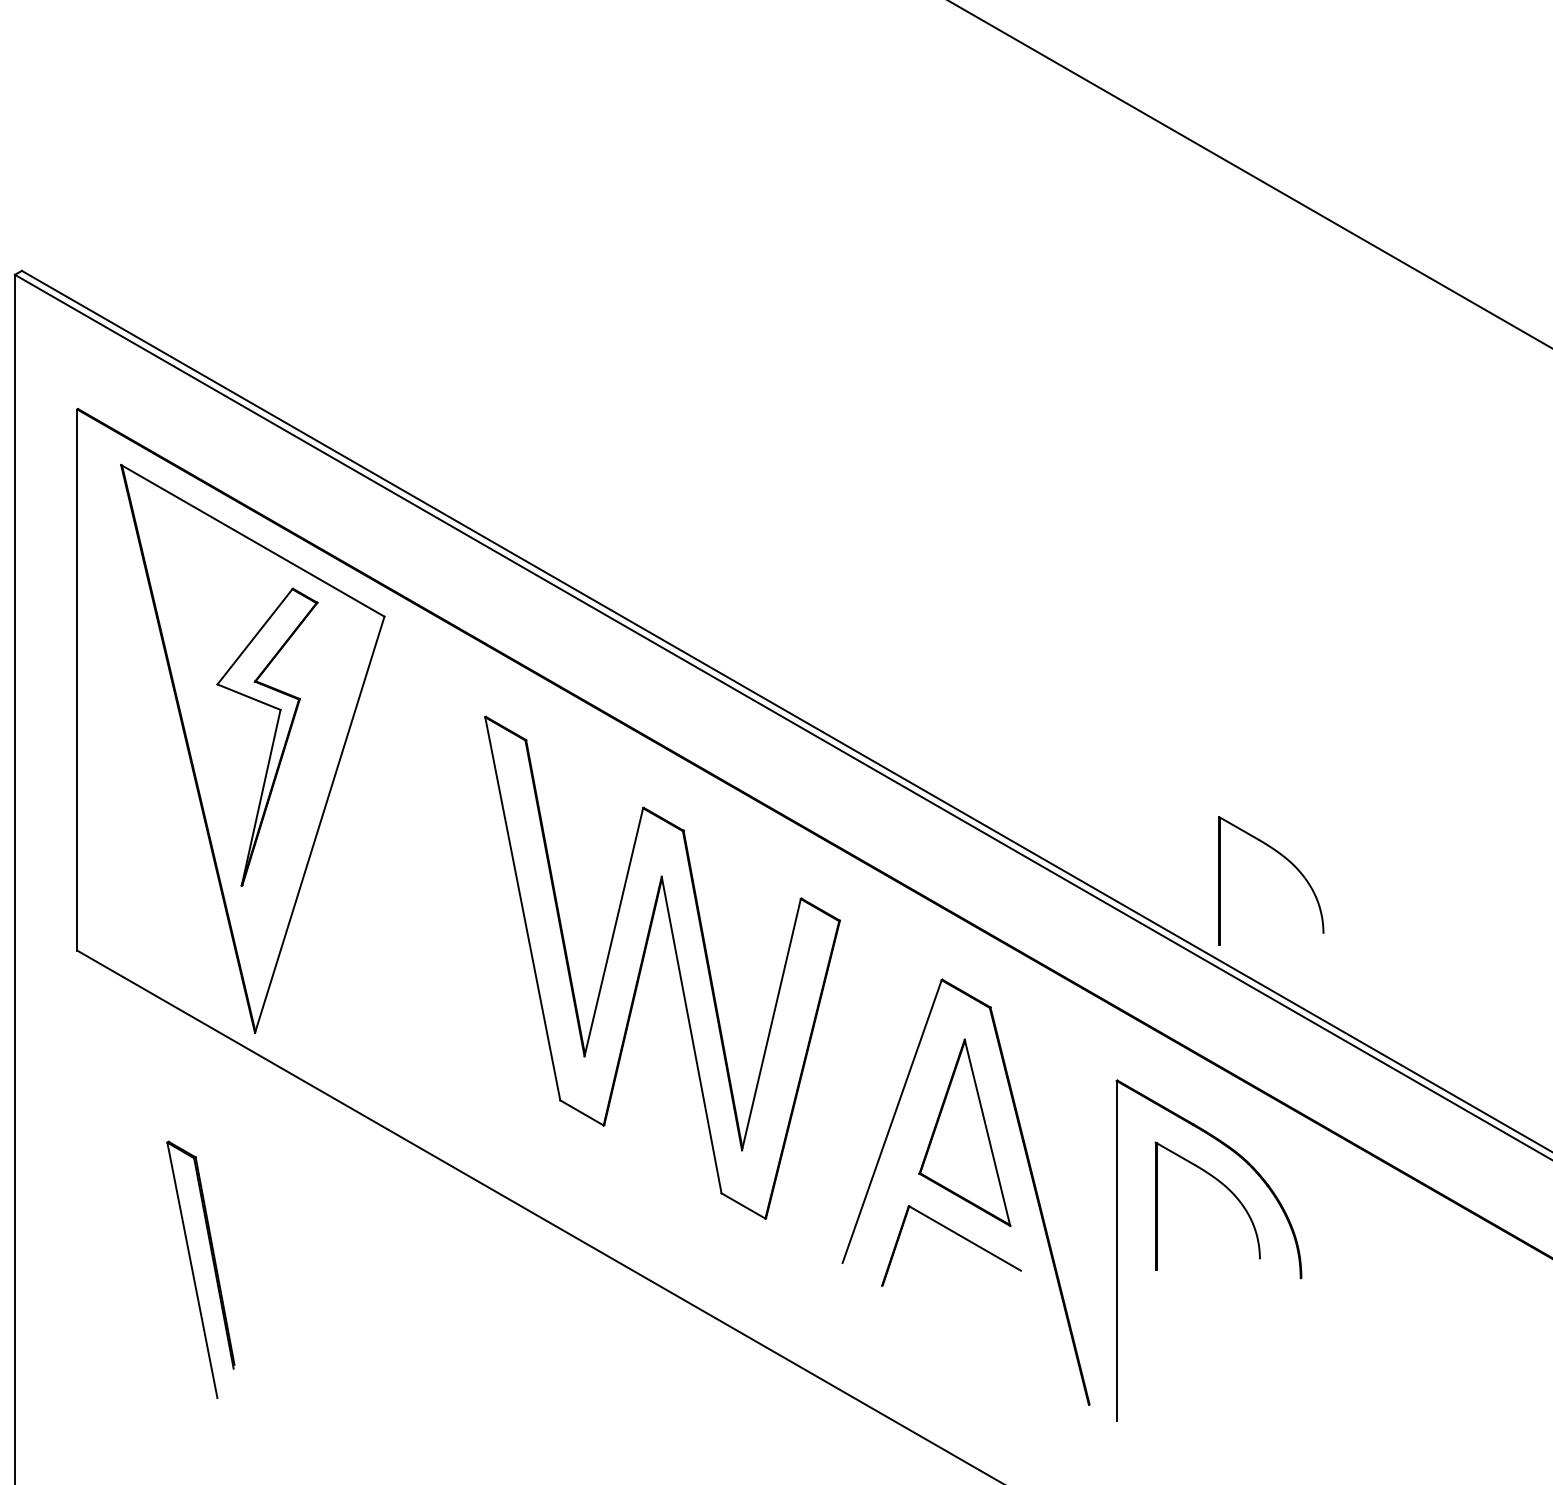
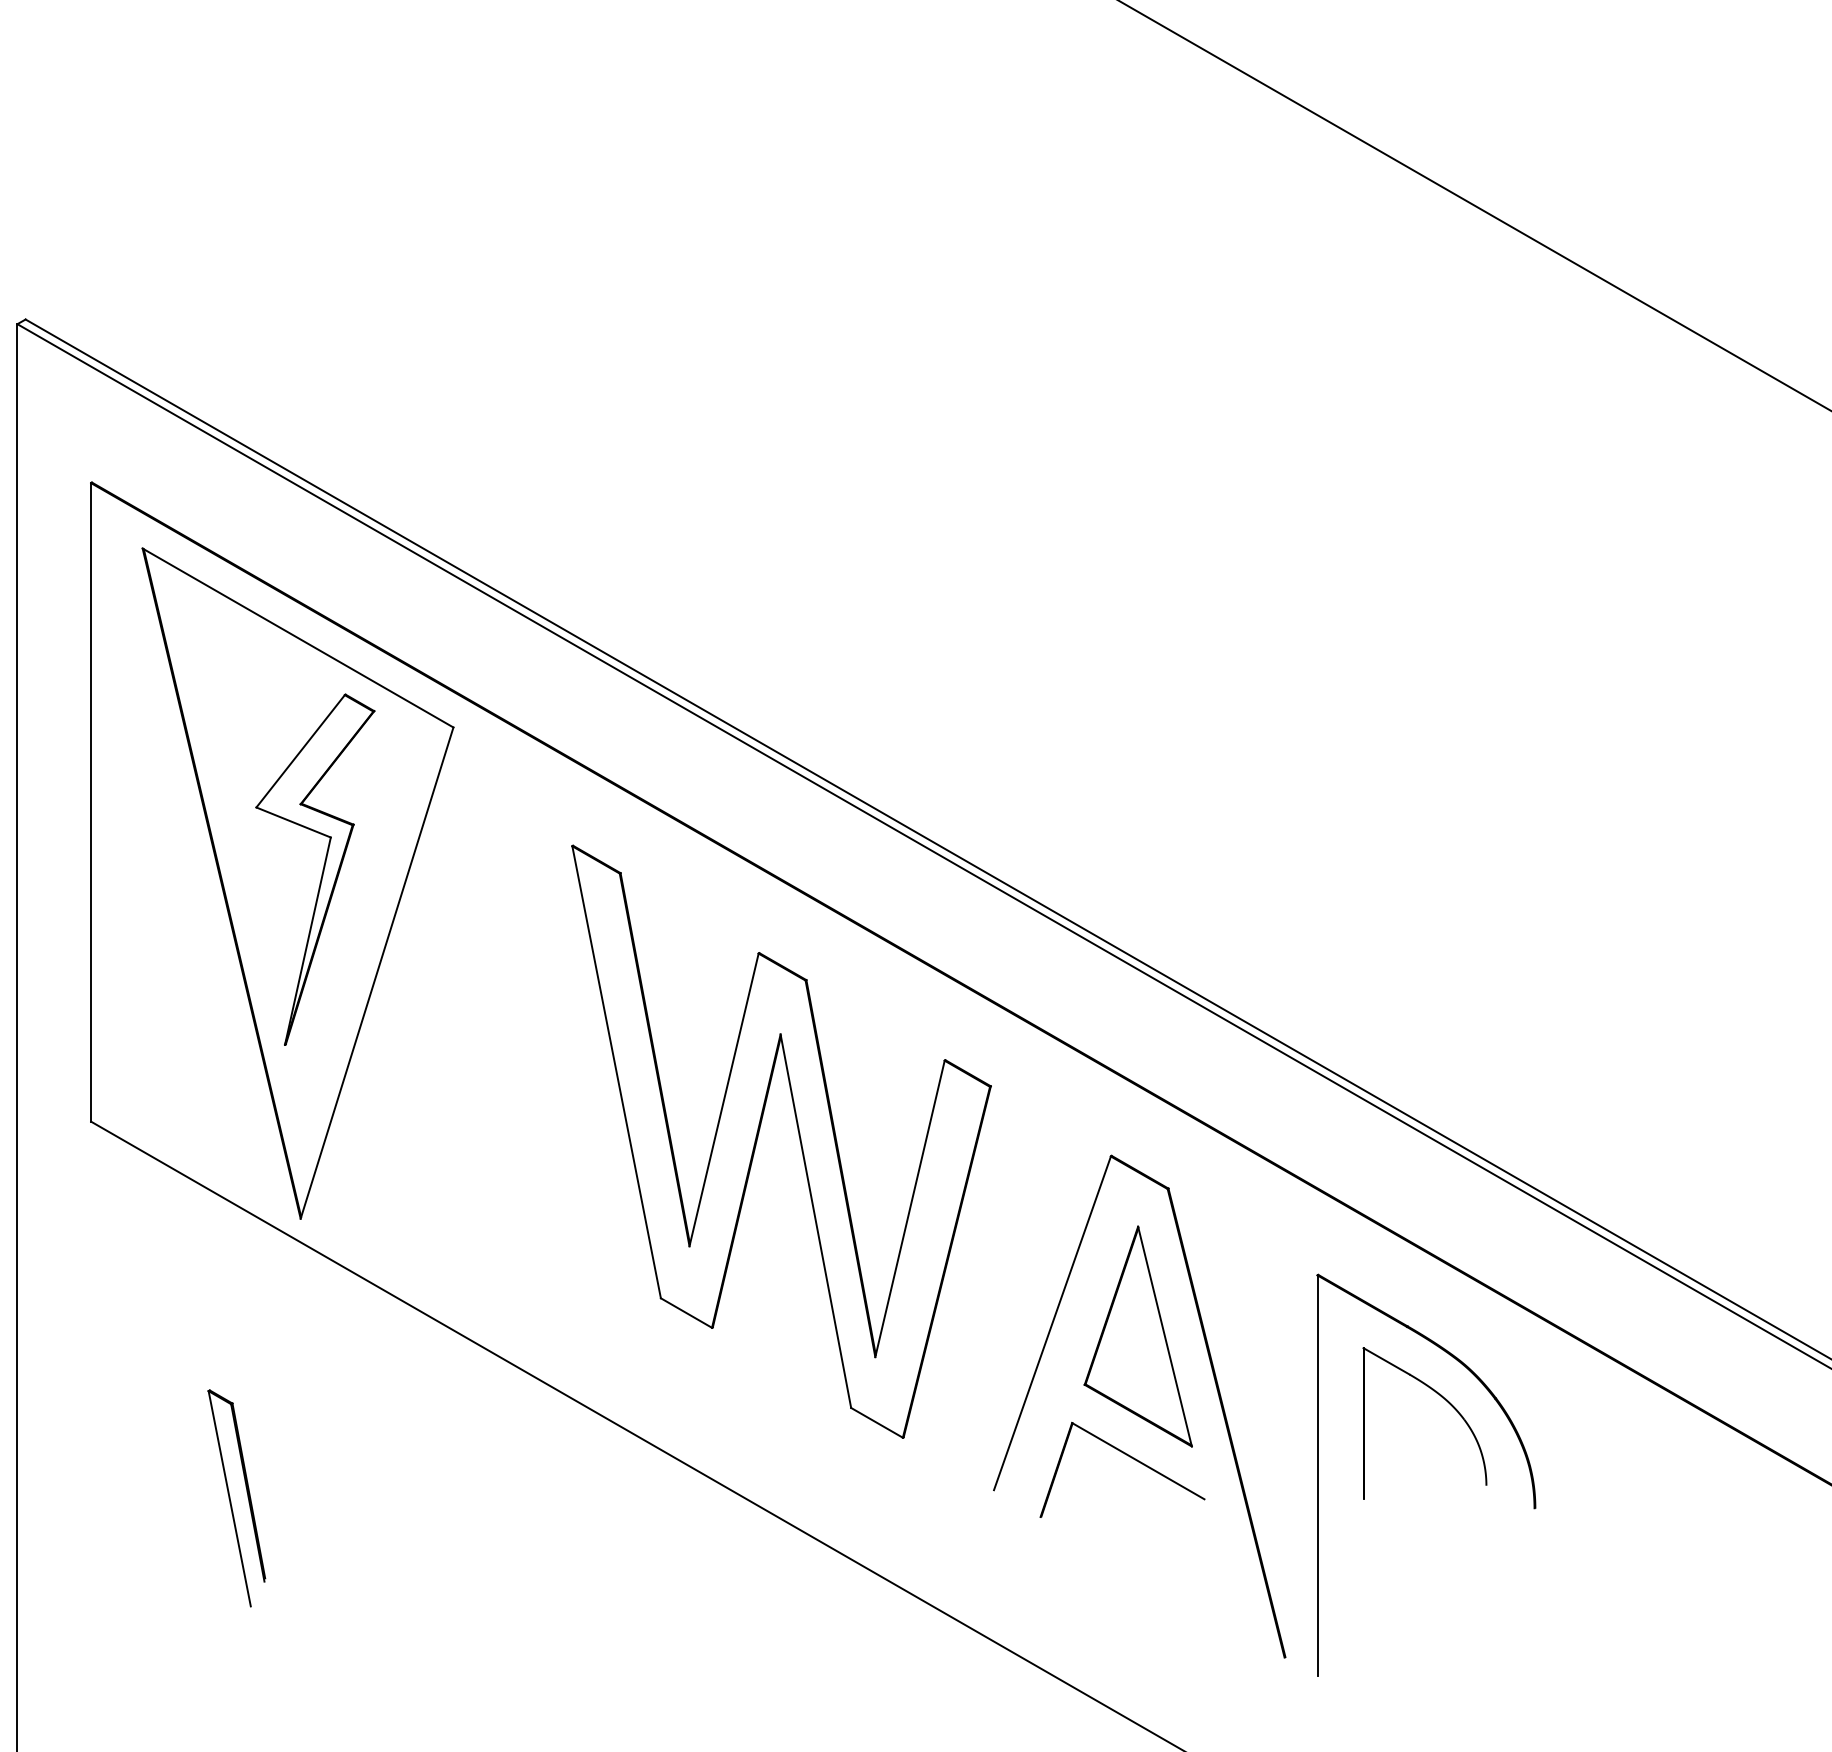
part: (1286, 859) -> (1517, 1014), removed
part: (200, 1270) -> (236, 1498), size x0.71

